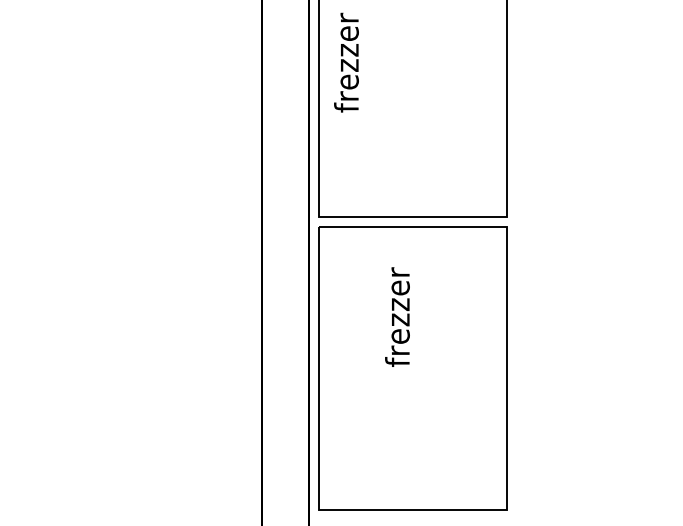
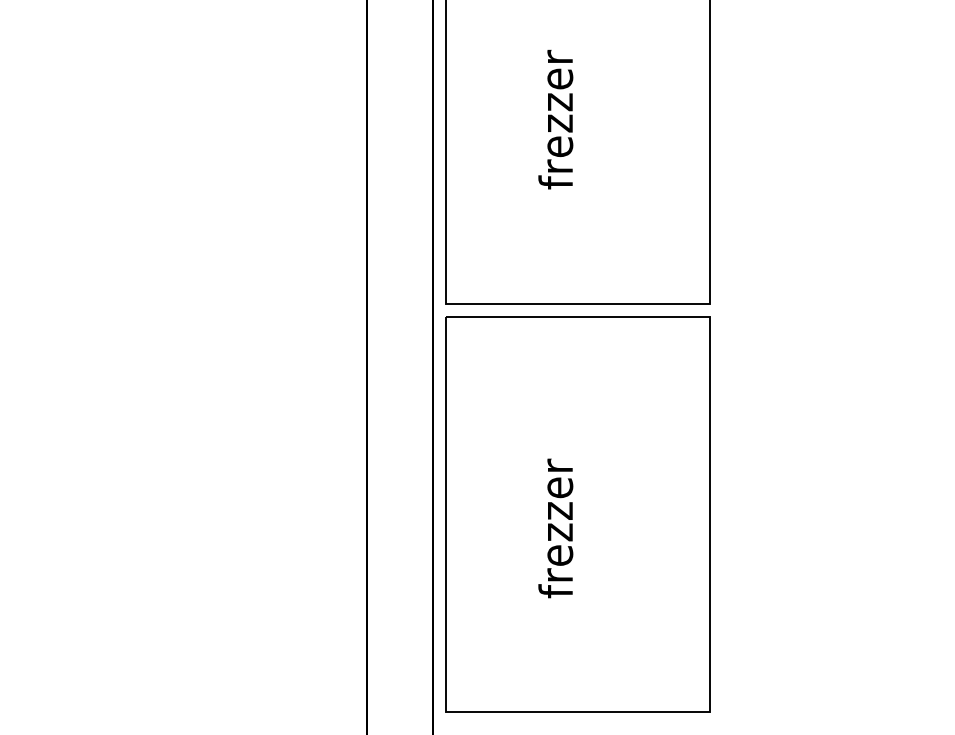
text: (346, 62) -> (555, 119), moved
text: (397, 316) -> (555, 527), moved

